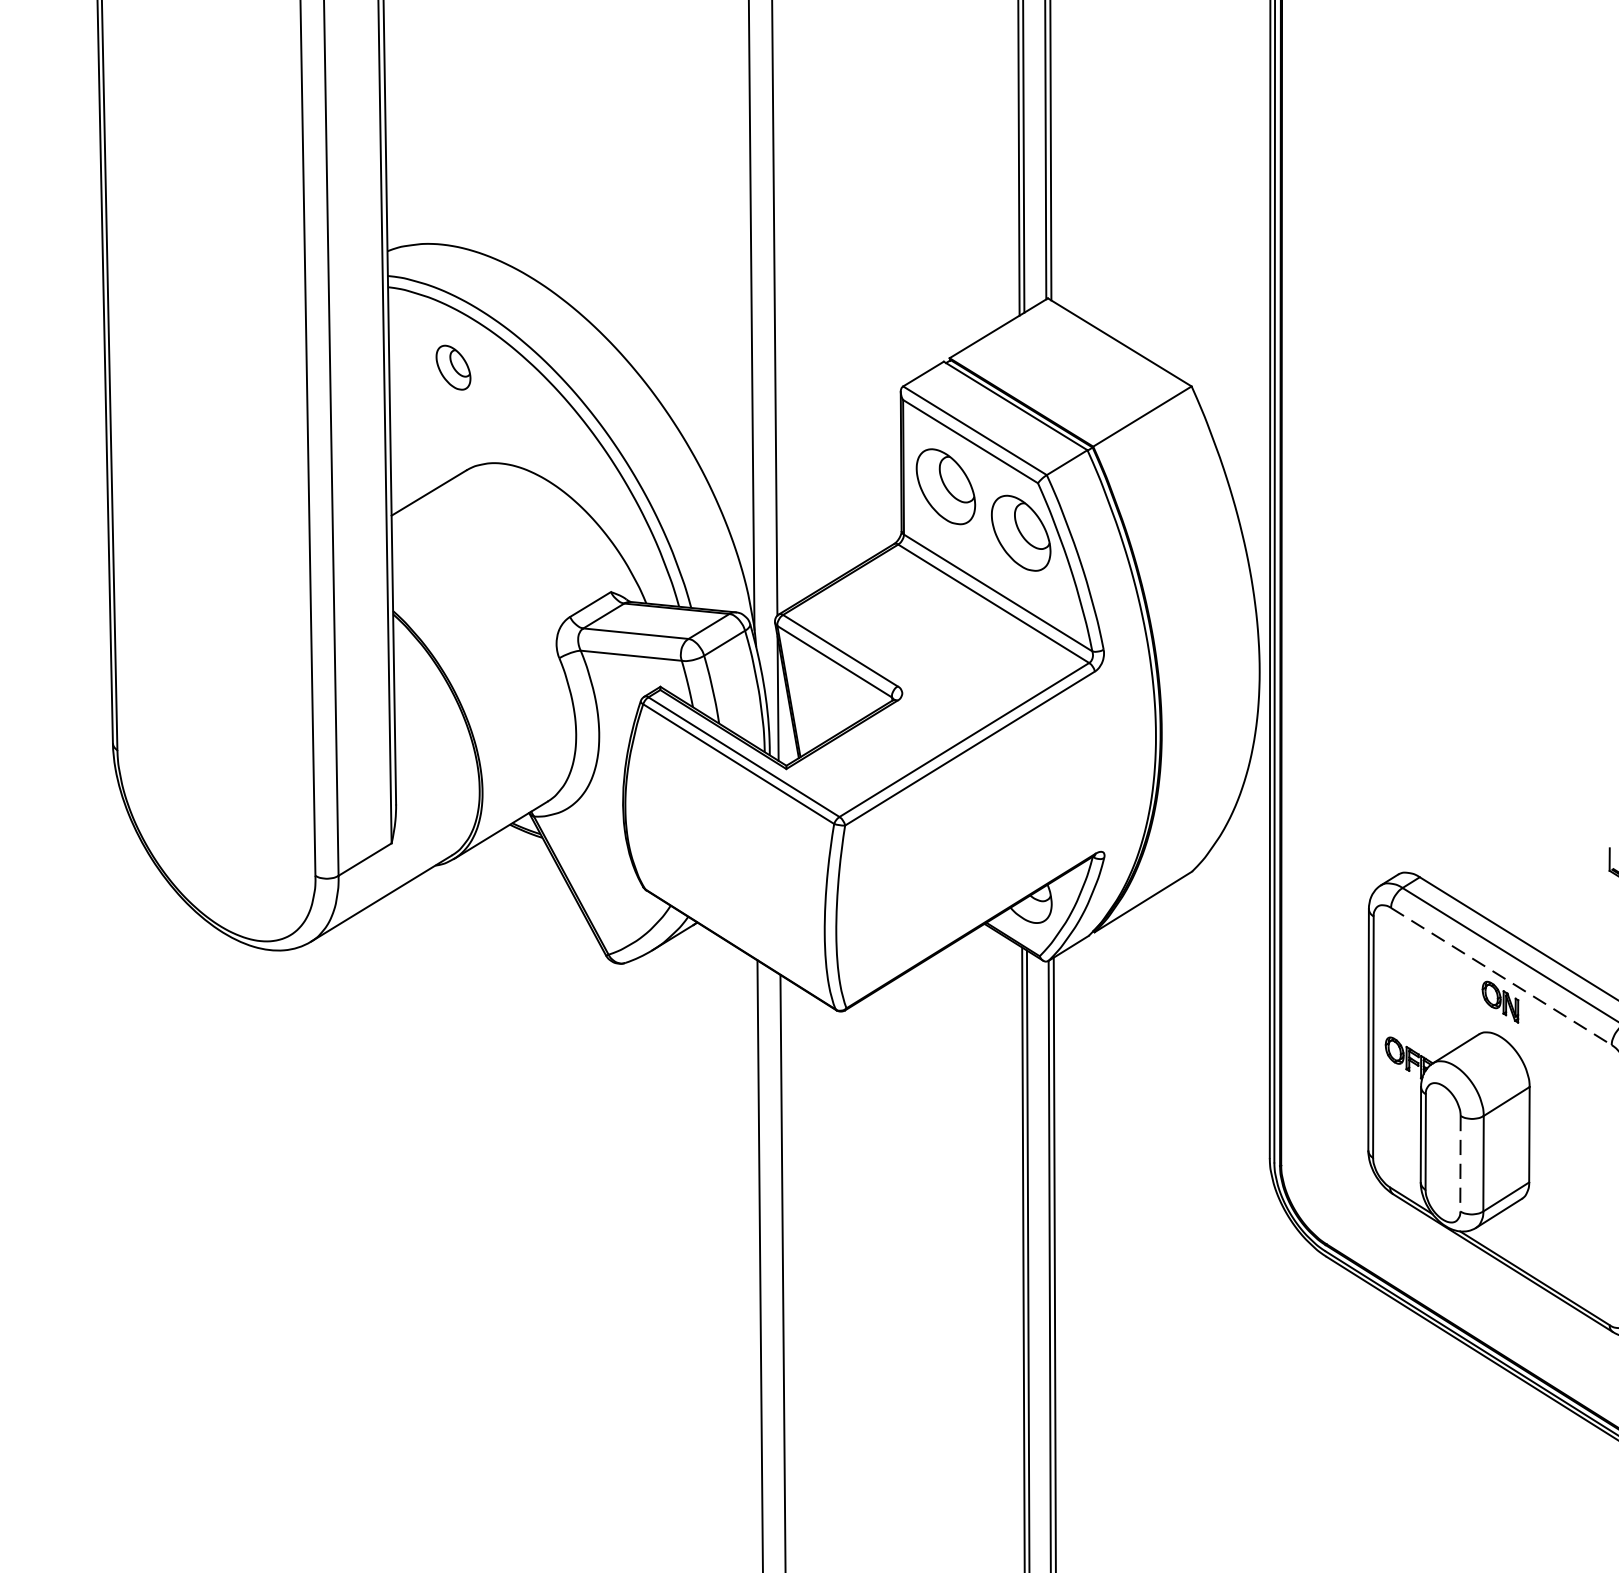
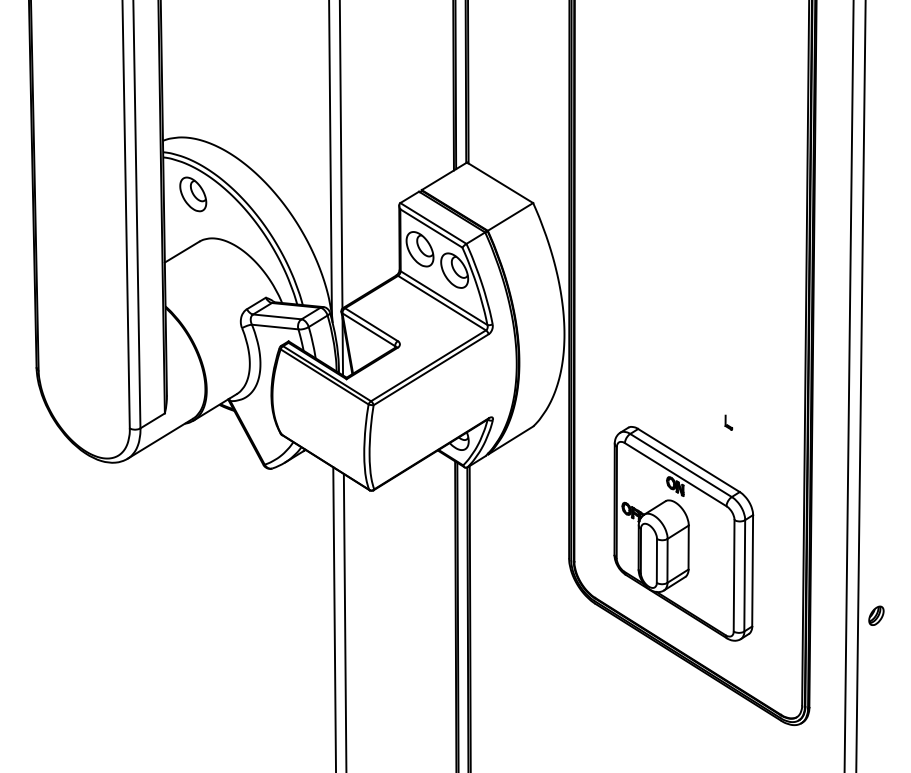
part: (453, 367) -> (193, 194), size x1.67
line: (1500, 976) -> (675, 474), dashed -> solid
line: (1459, 1162) -> (656, 560), dashed -> solid

